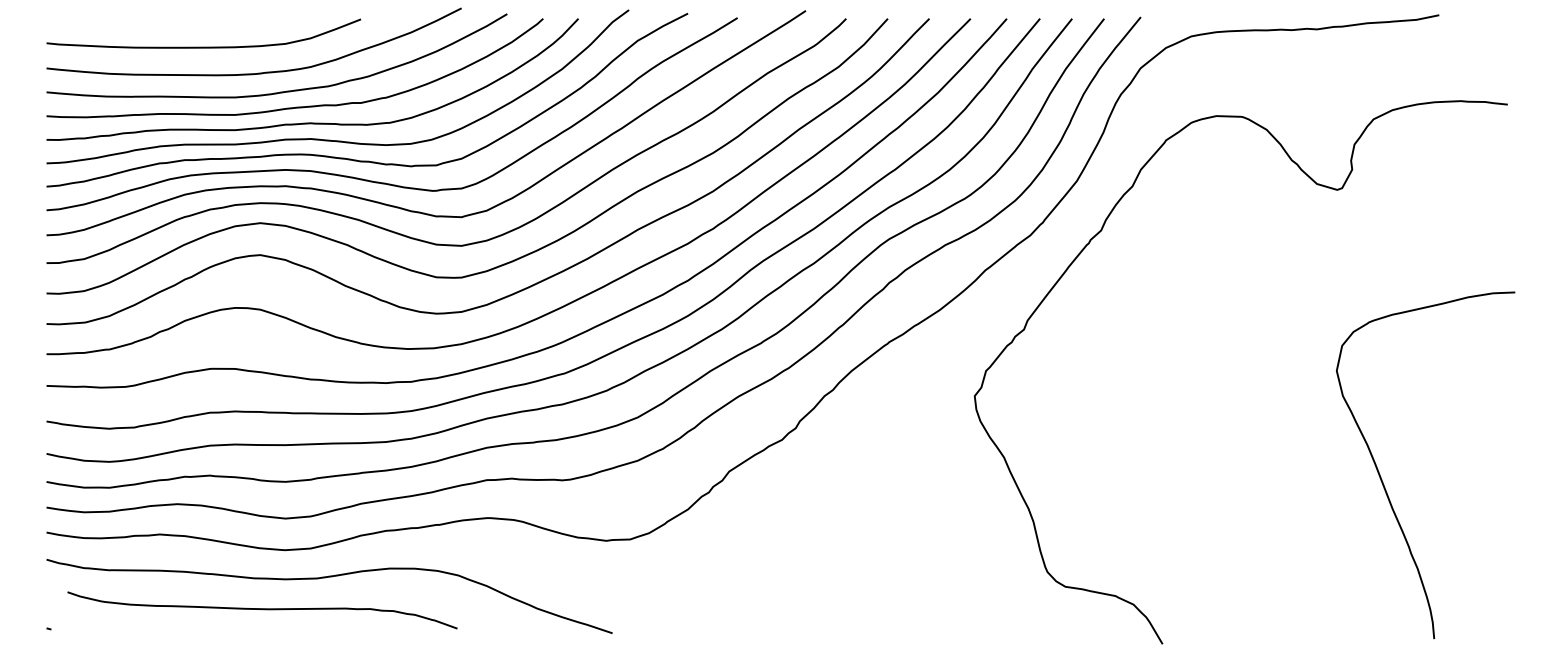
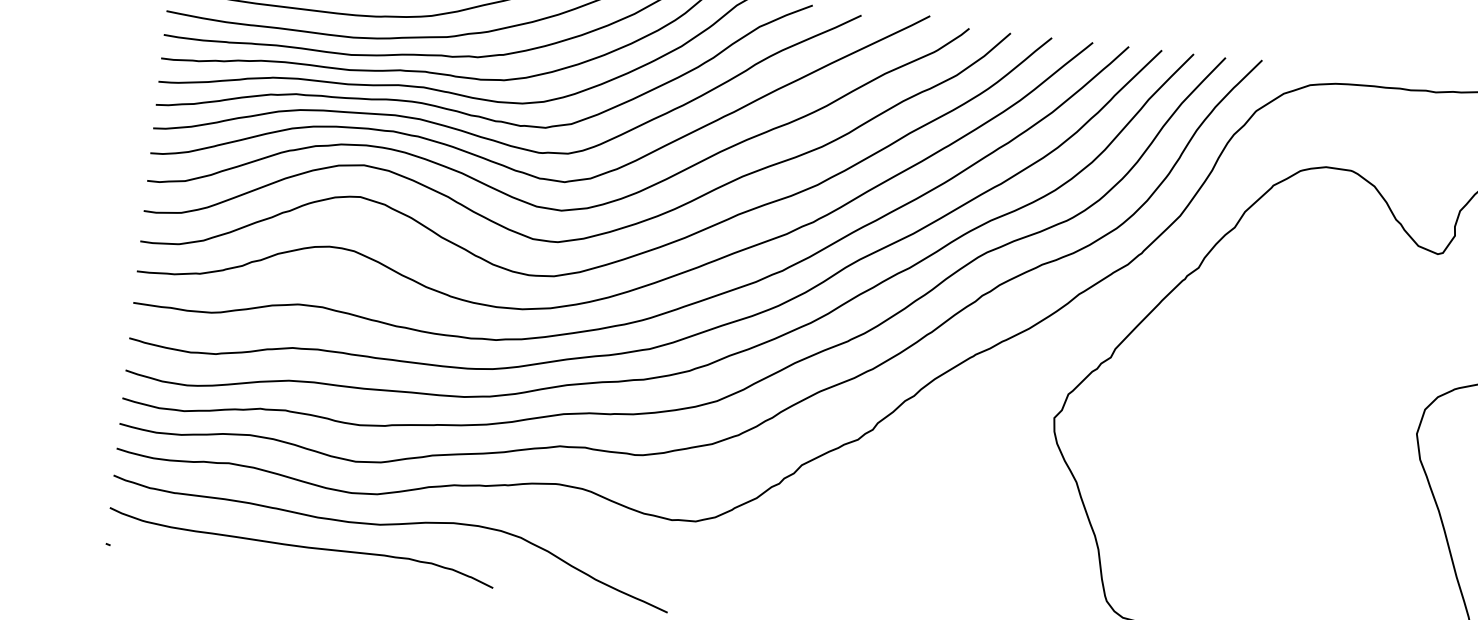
curve: (262, 610) -> (301, 548), moved

